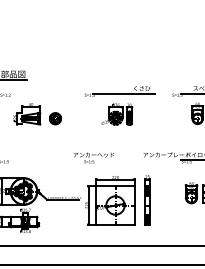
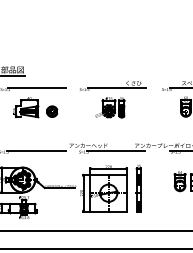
line: (39, 94) -> (37, 88), added
line: (38, 160) -> (36, 150), added
line: (123, 160) -> (116, 150), added

